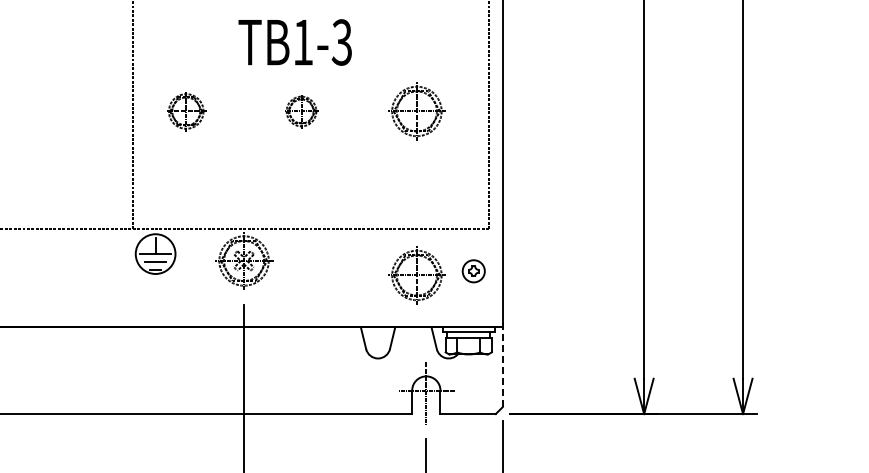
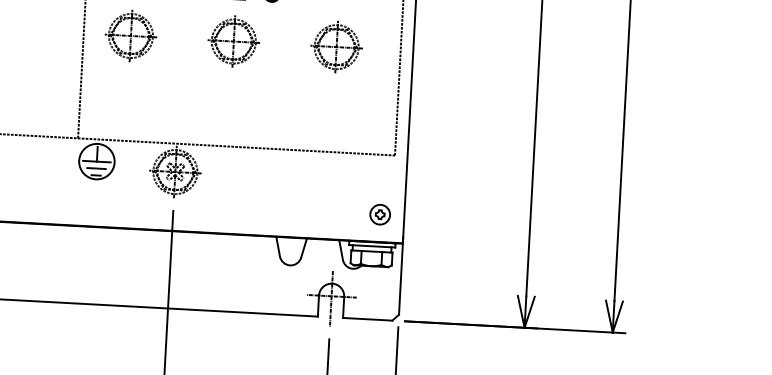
part: (186, 111) -> (131, 36), size x1.43
part: (301, 111) -> (233, 41), size x1.67
part: (473, 271) -> (379, 214), moved
part: (416, 275) -> (328, 193), removed
line: (502, 363) -> (400, 275), dashed -> solid

